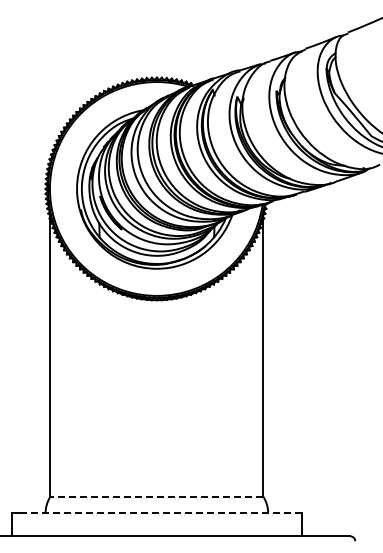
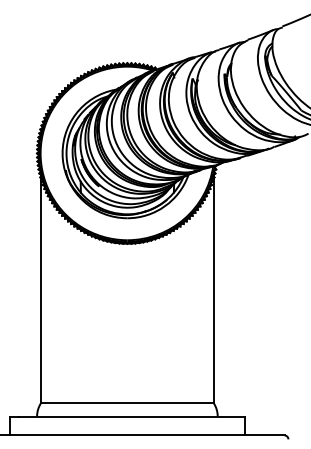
line: (156, 496) -> (127, 403), dashed -> solid
line: (162, 513) -> (131, 416), dashed -> solid

